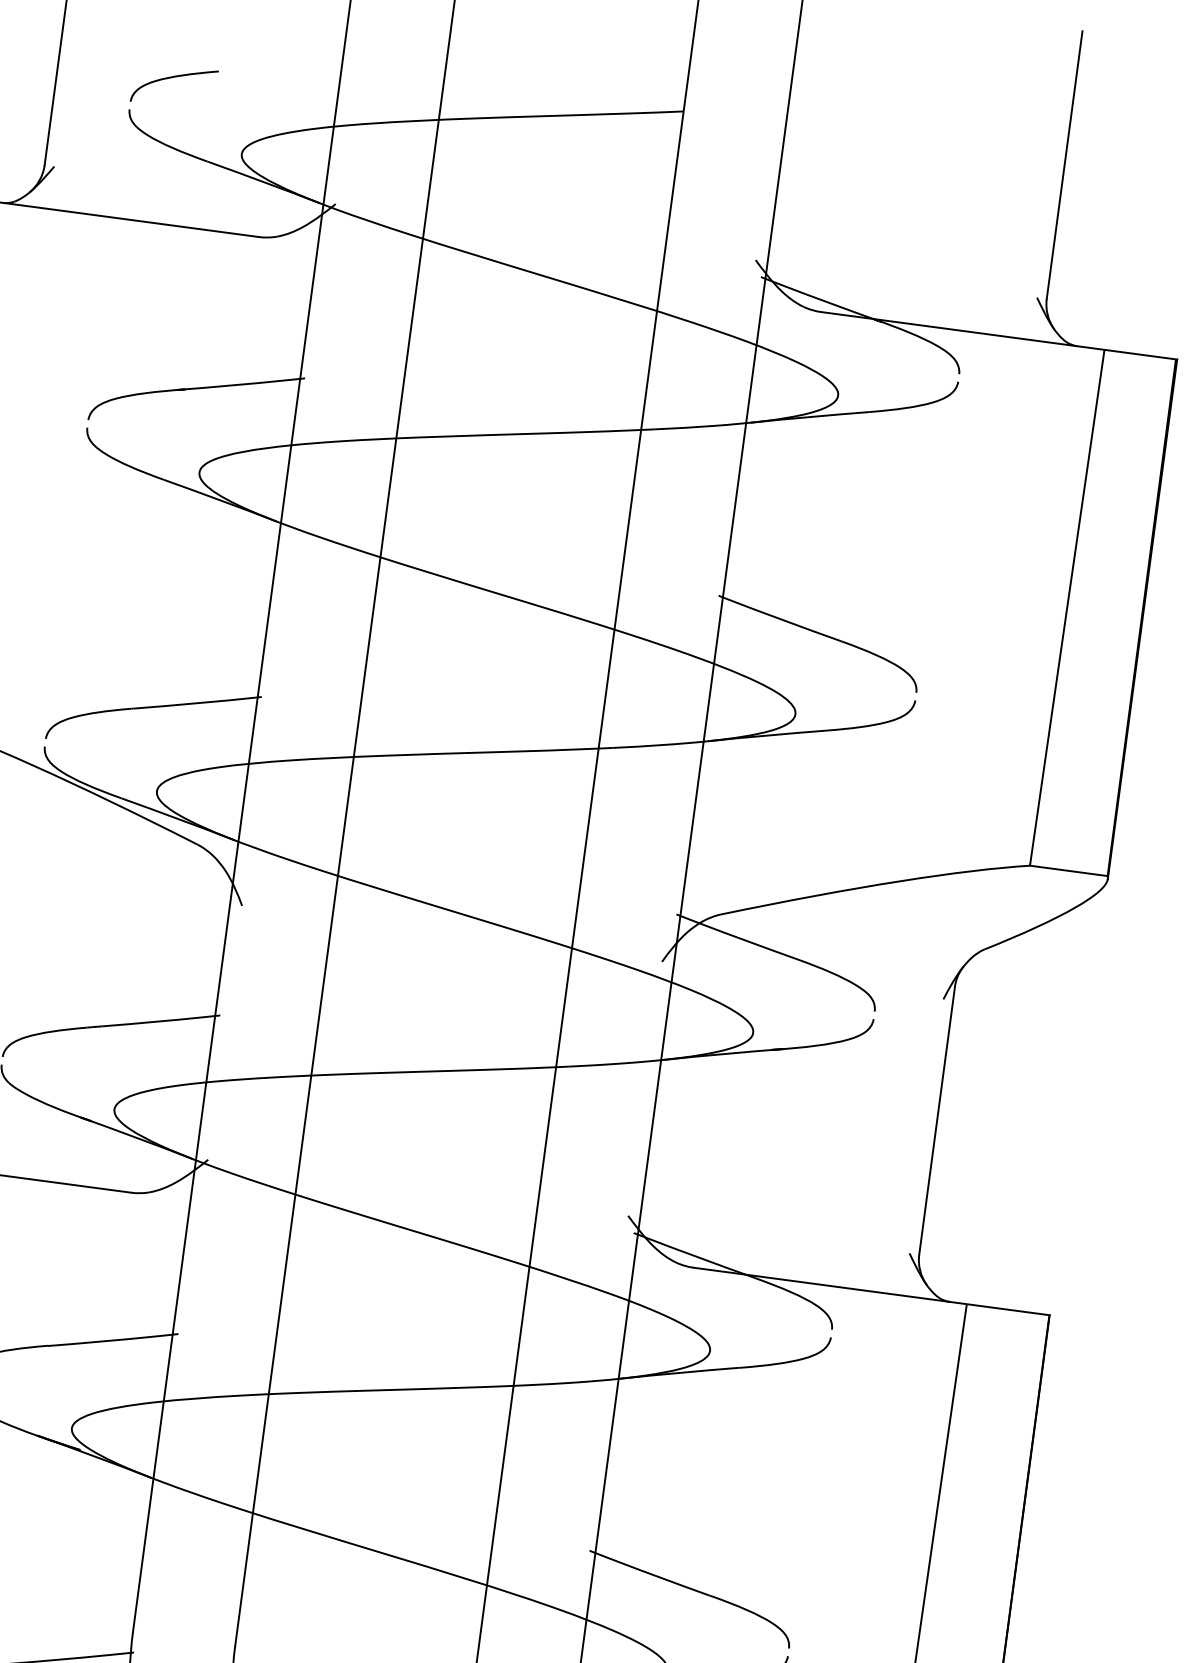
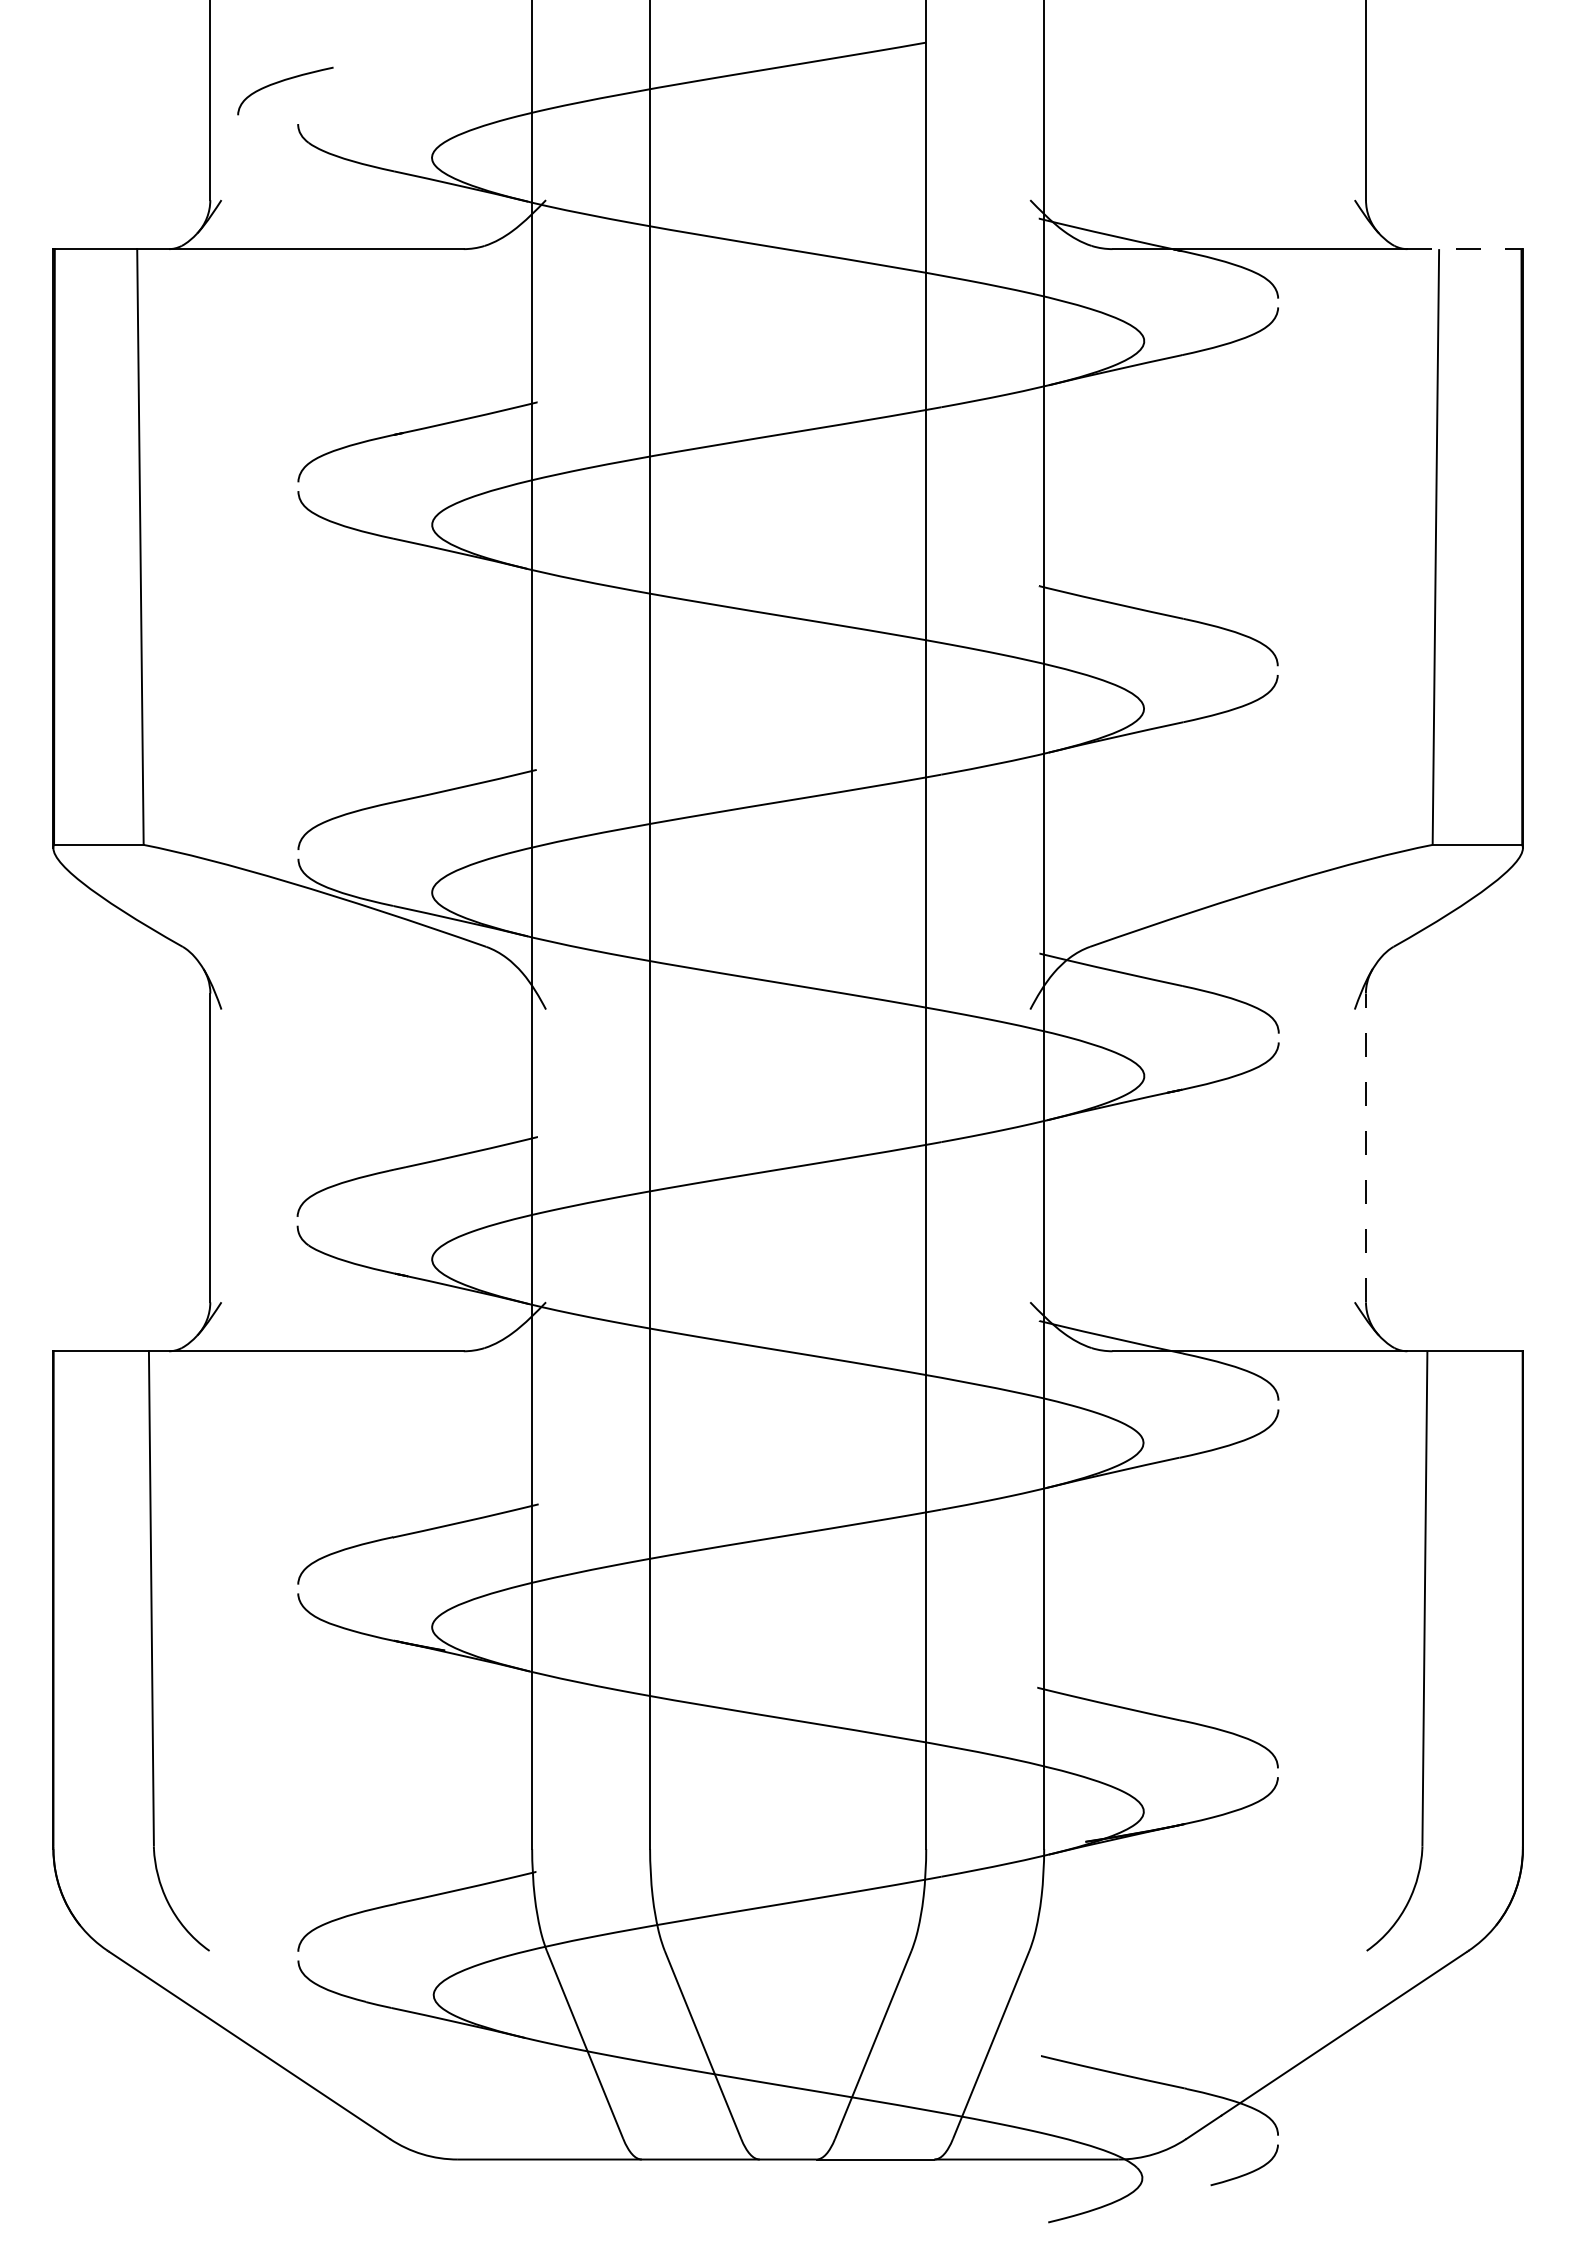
part: (172, 78) -> (281, 82), moved
line: (1127, 353) -> (1465, 249), solid -> dashed
line: (936, 1120) -> (1365, 1147), solid -> dashed

